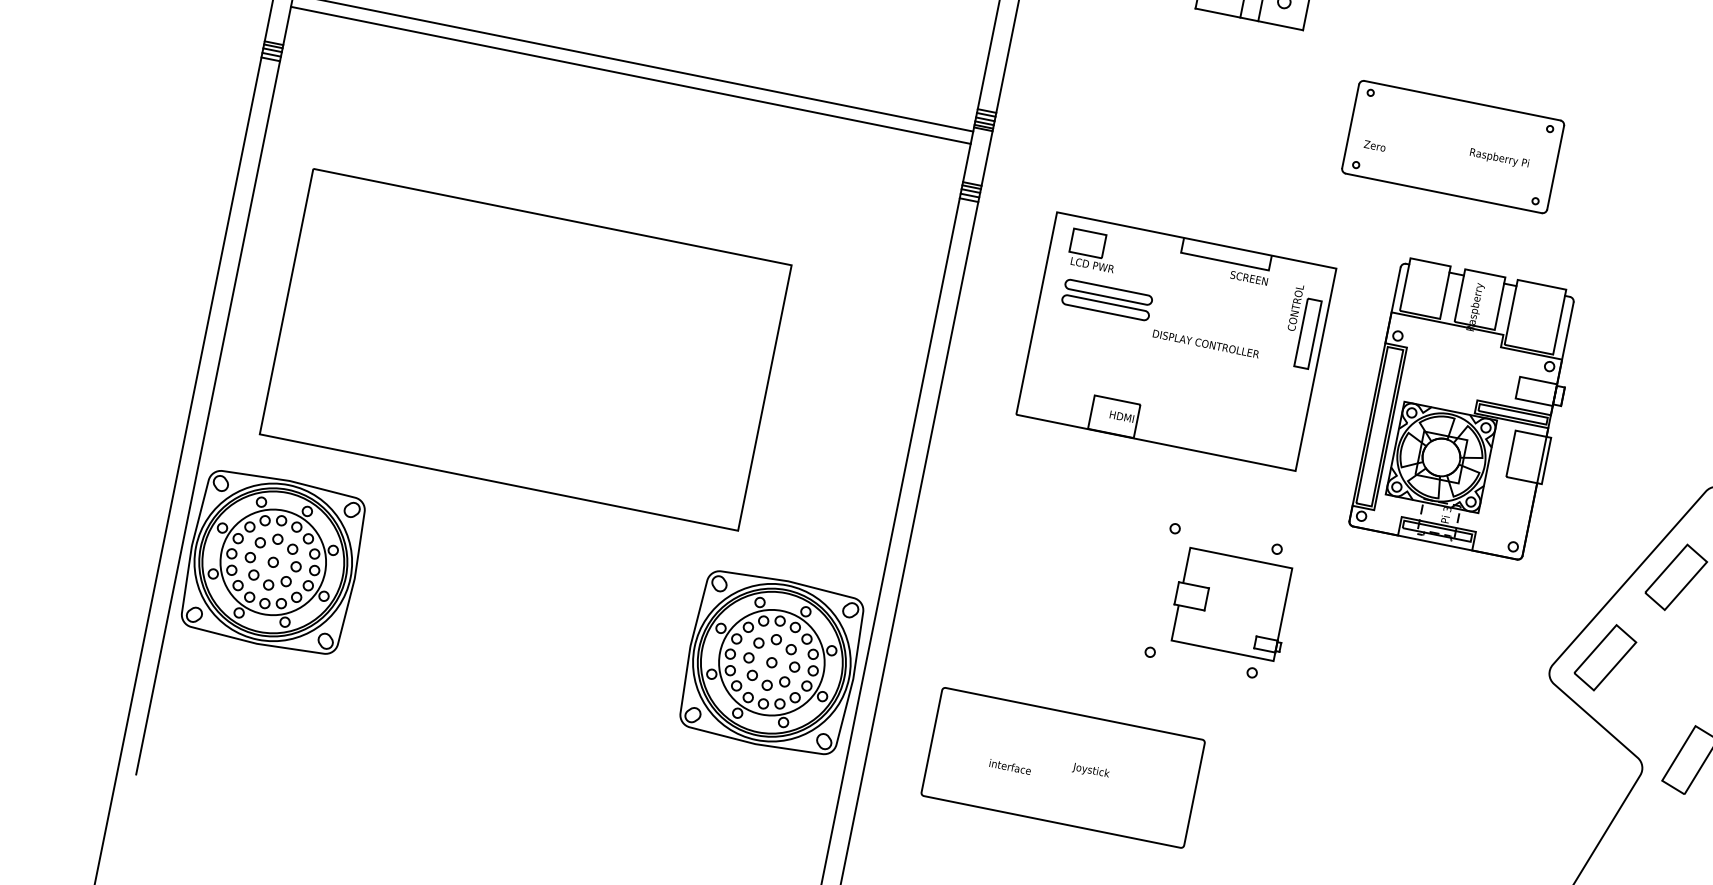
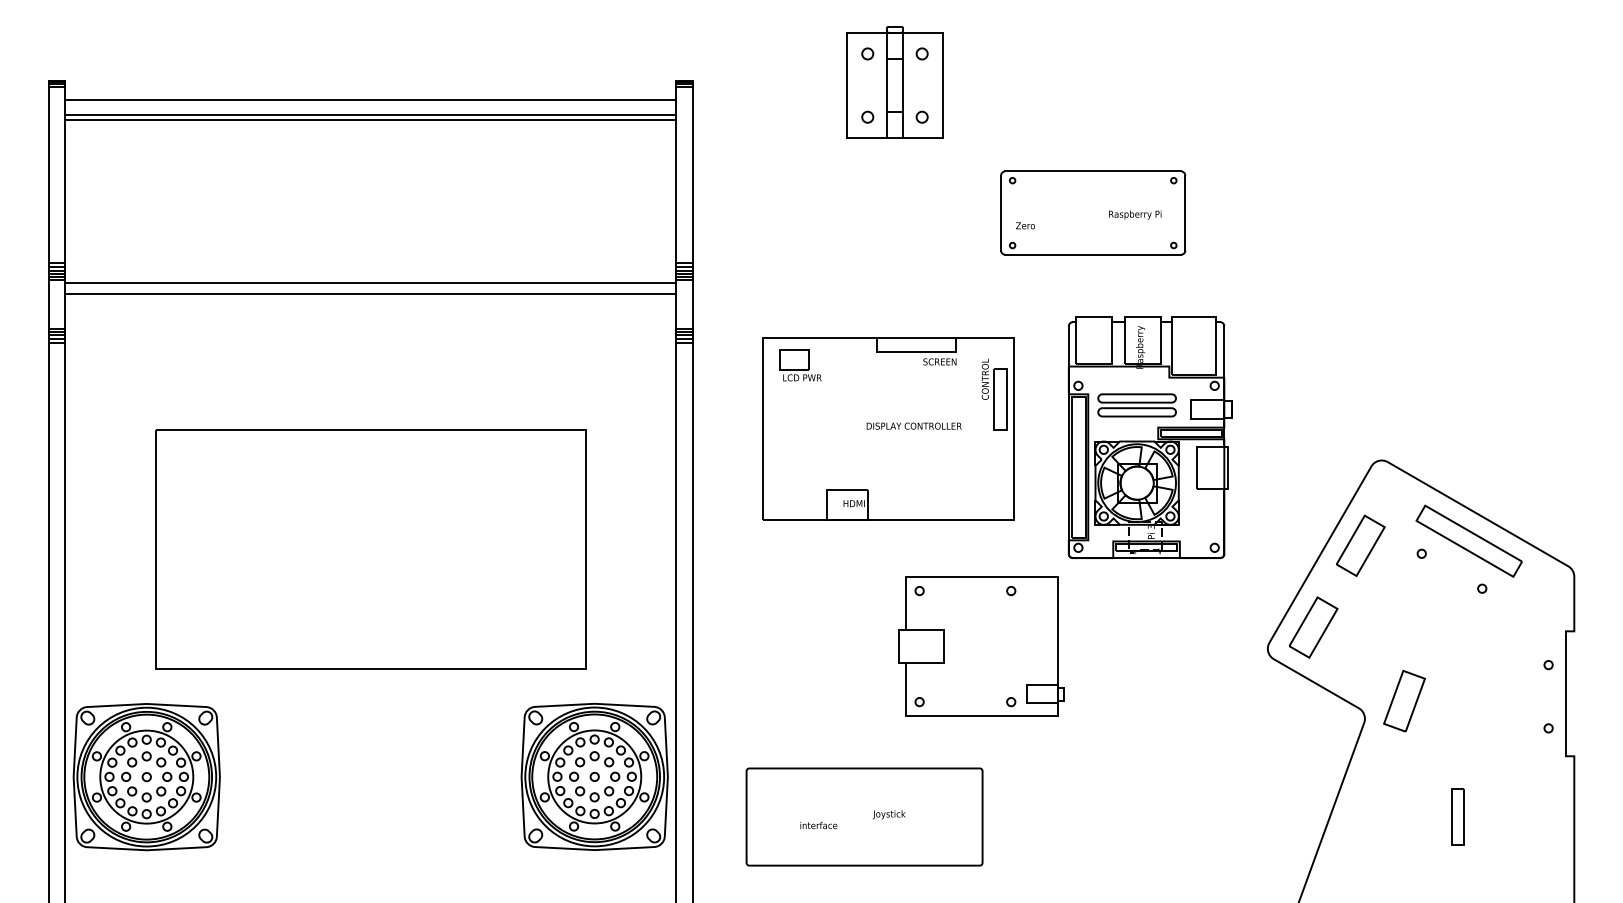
part: (1106, 299) -> (1136, 405), moved
part: (525, 349) -> (370, 549), moved
part: (1231, 604) -> (981, 646), size x1.67

